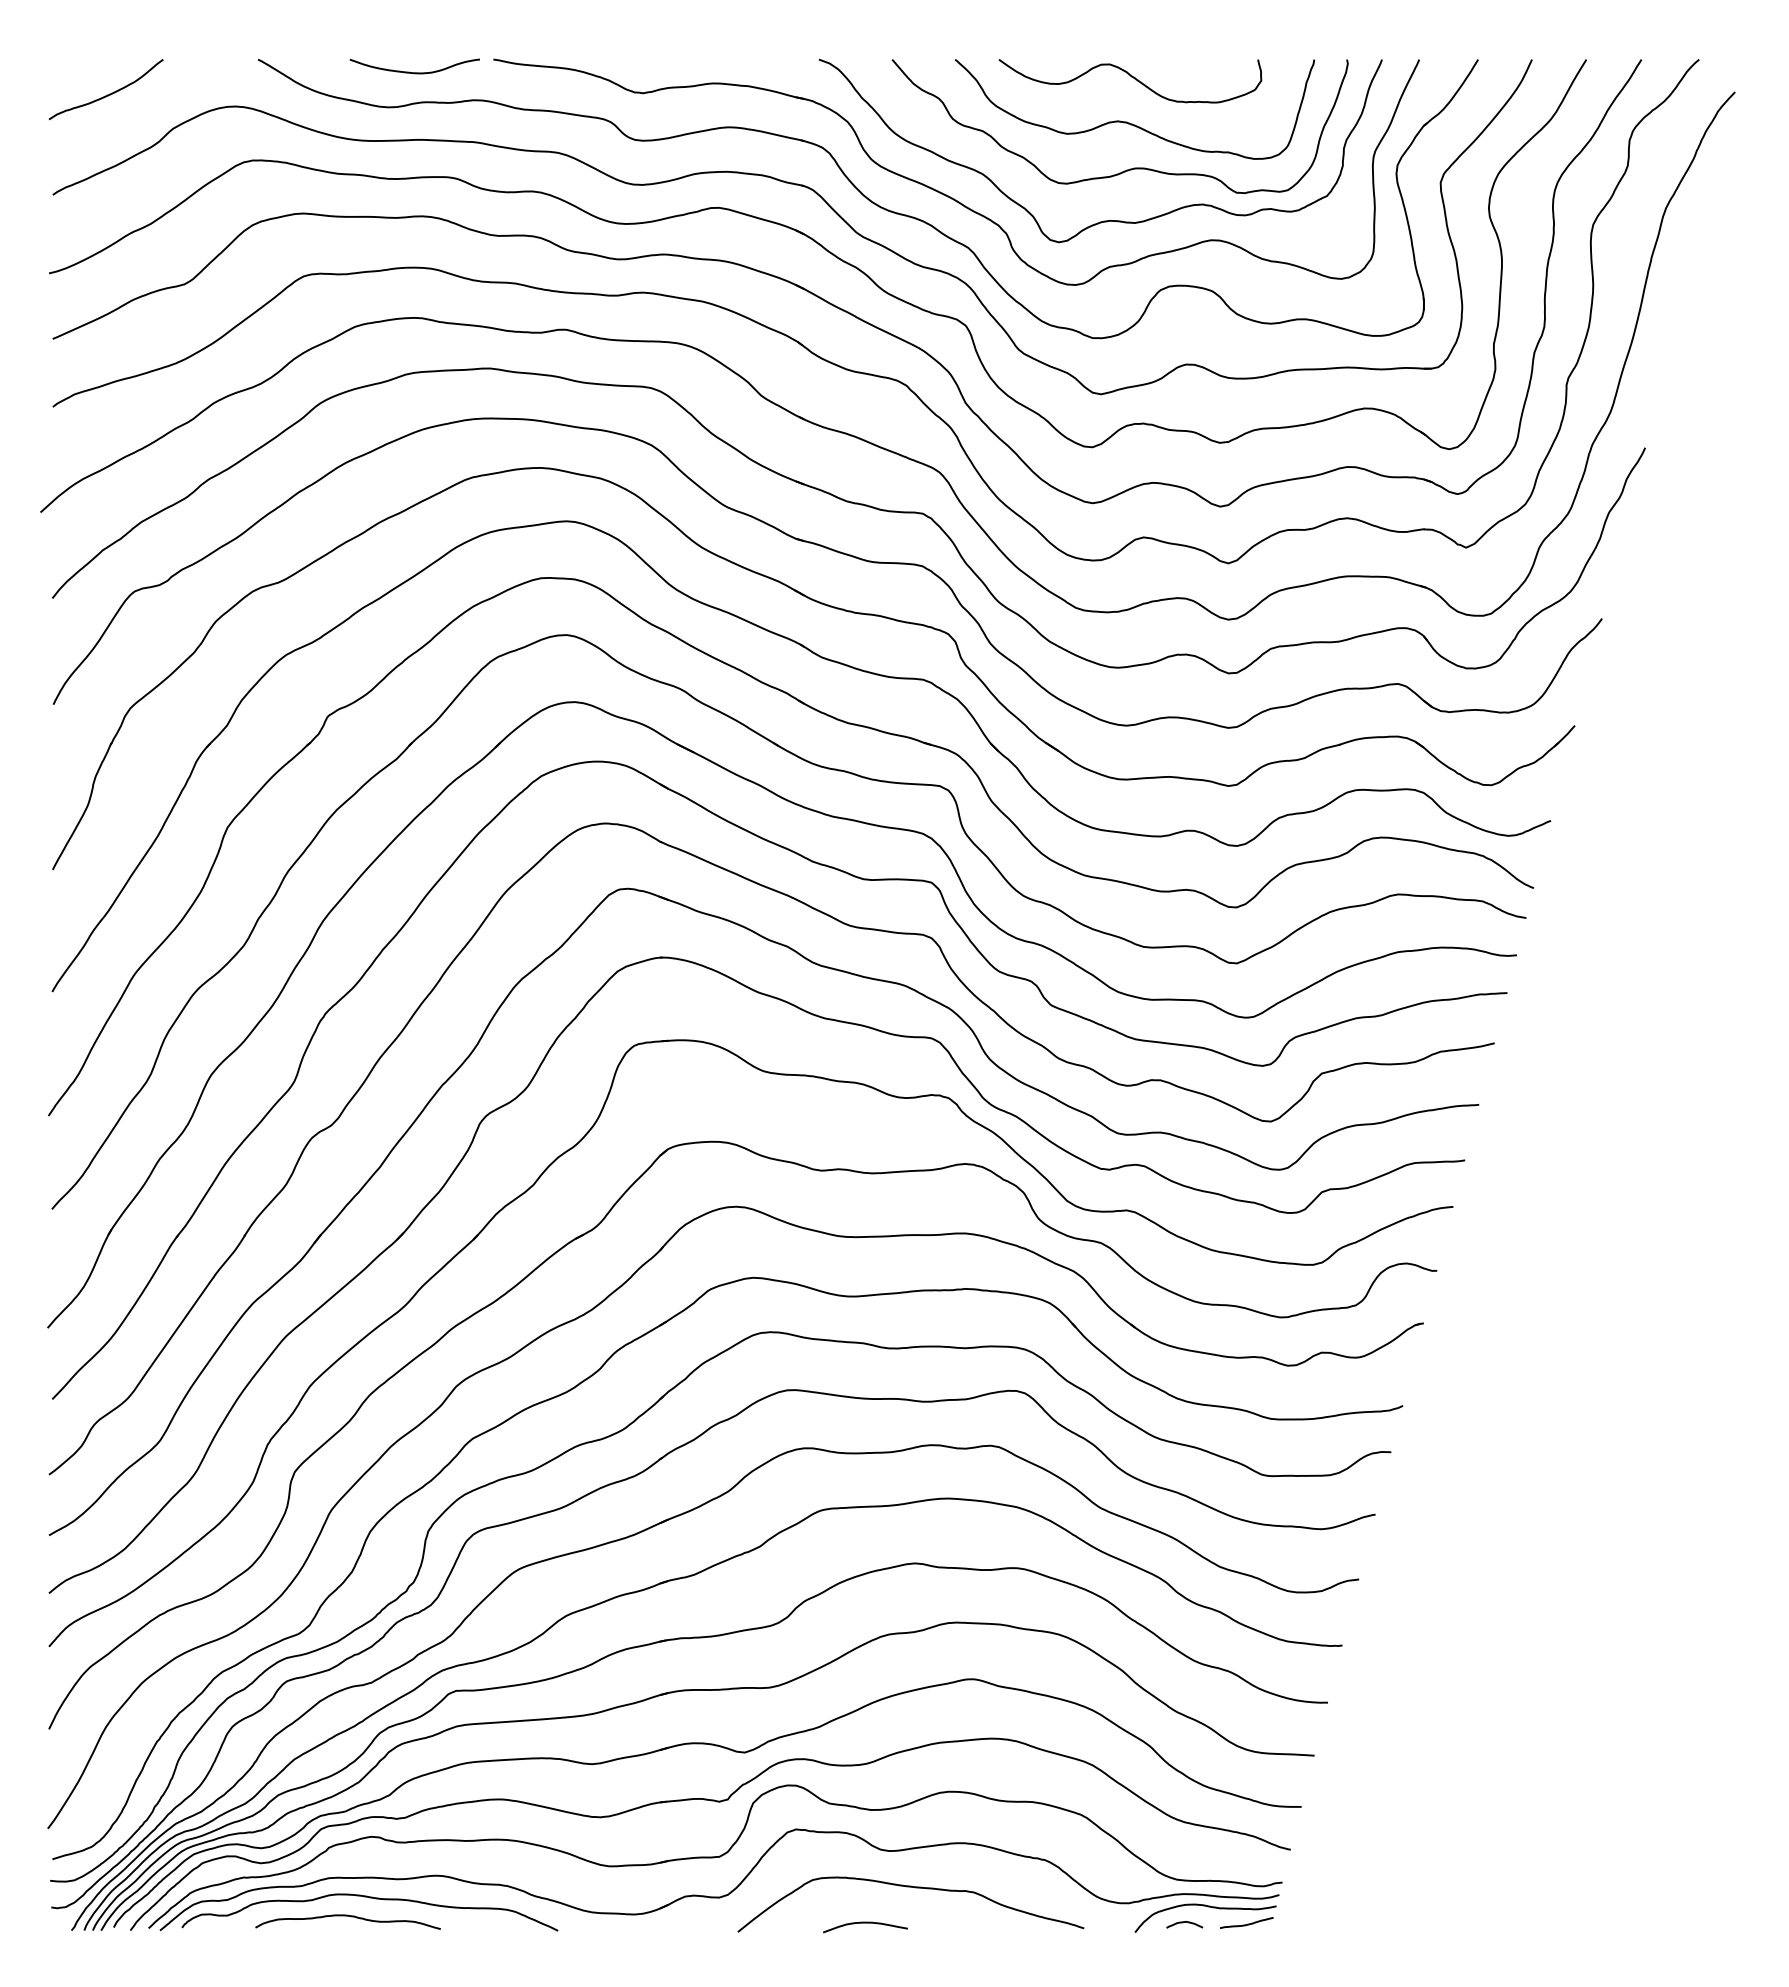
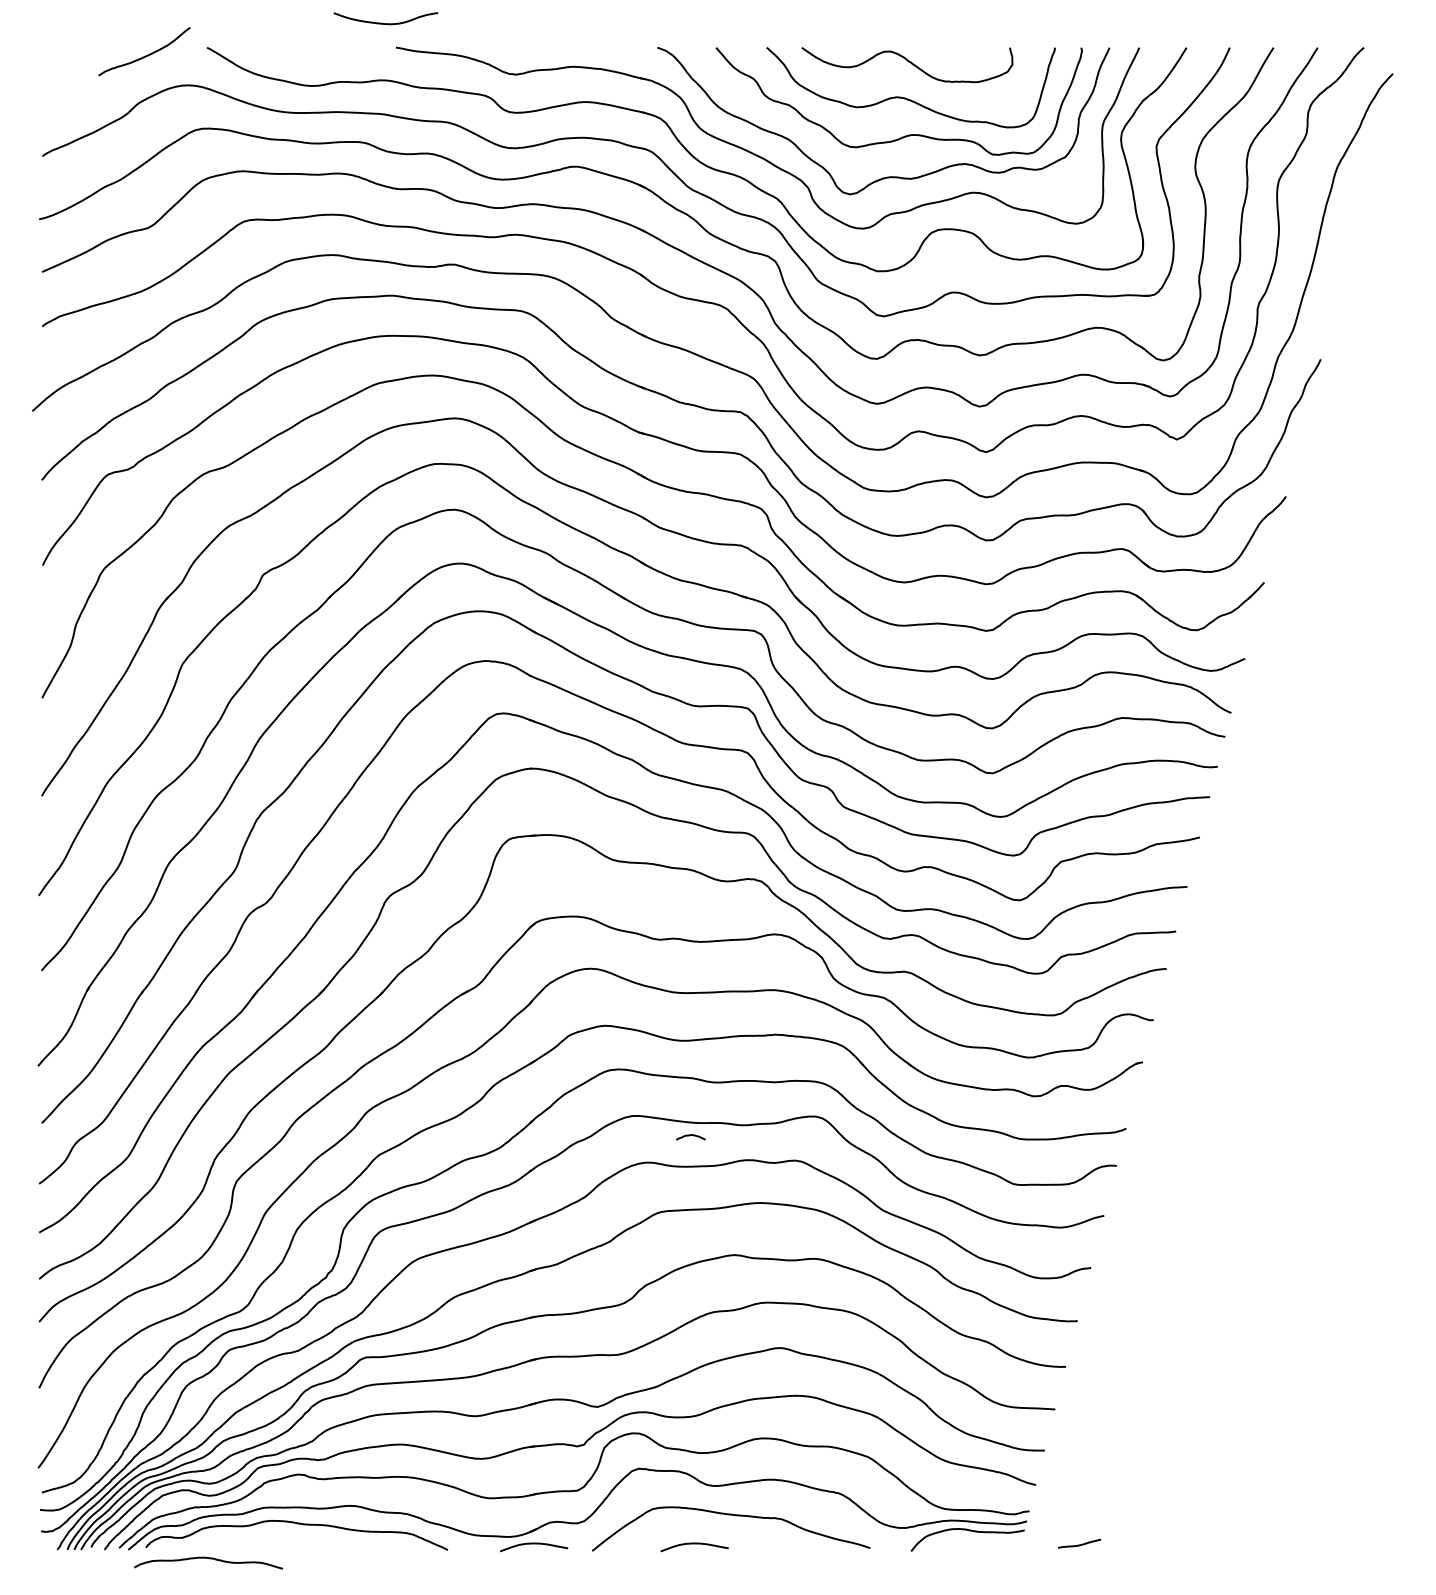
curve: (414, 72) -> (385, 23), moved
curve: (107, 94) -> (145, 55), moved
curve: (347, 1916) -> (208, 1558), moved
curve: (665, 1923) -> (534, 1544), added
curve: (1183, 1923) -> (689, 1136), moved
curve: (1247, 1923) -> (1080, 1544), moved

